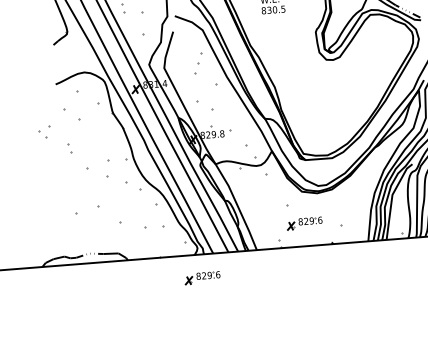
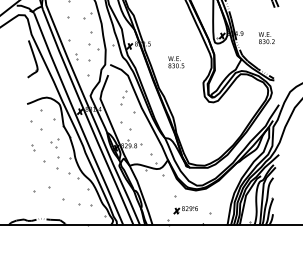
part: (43, 132) -> (54, 143), moved
part: (201, 278) -> (114, 241), removed

